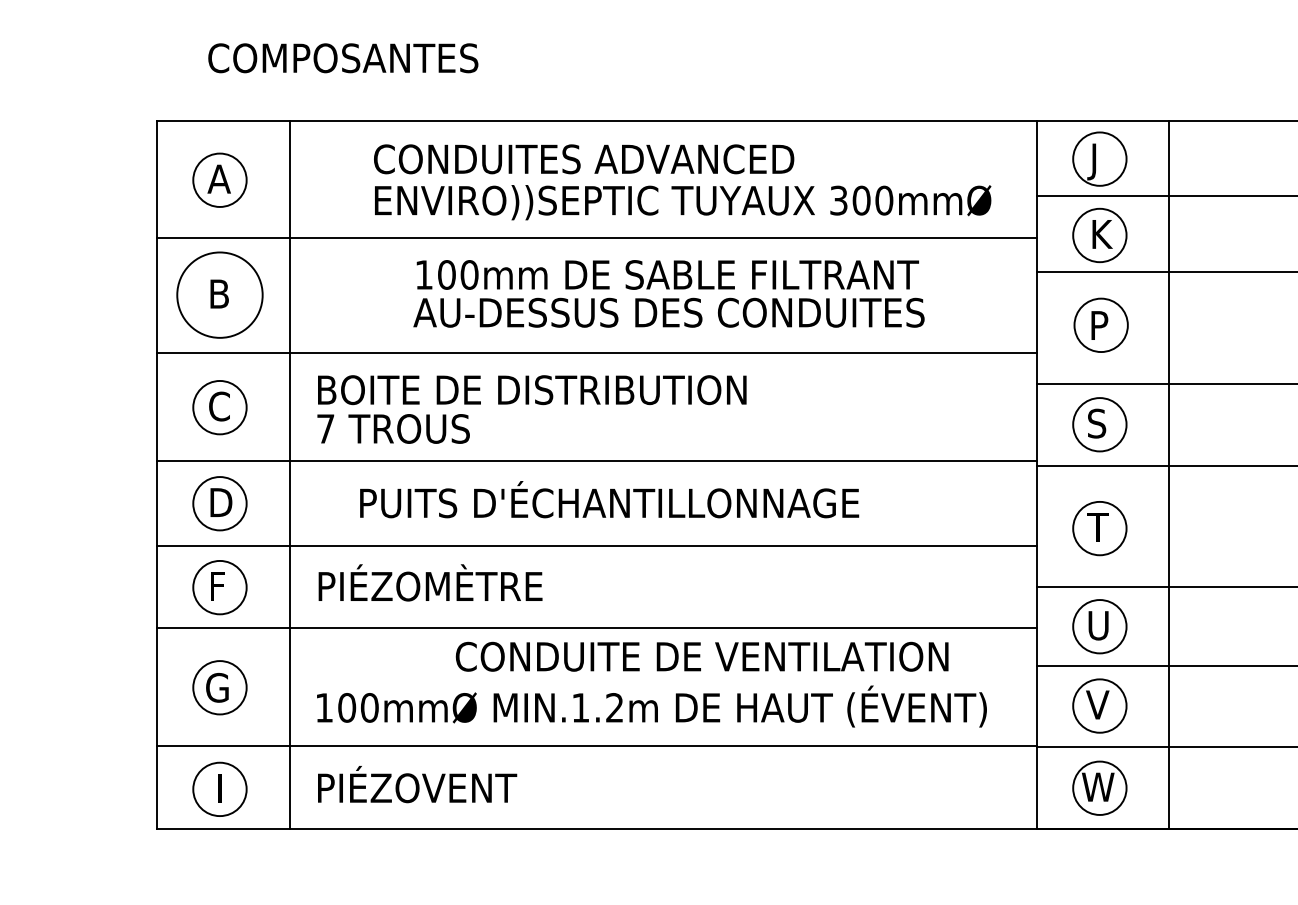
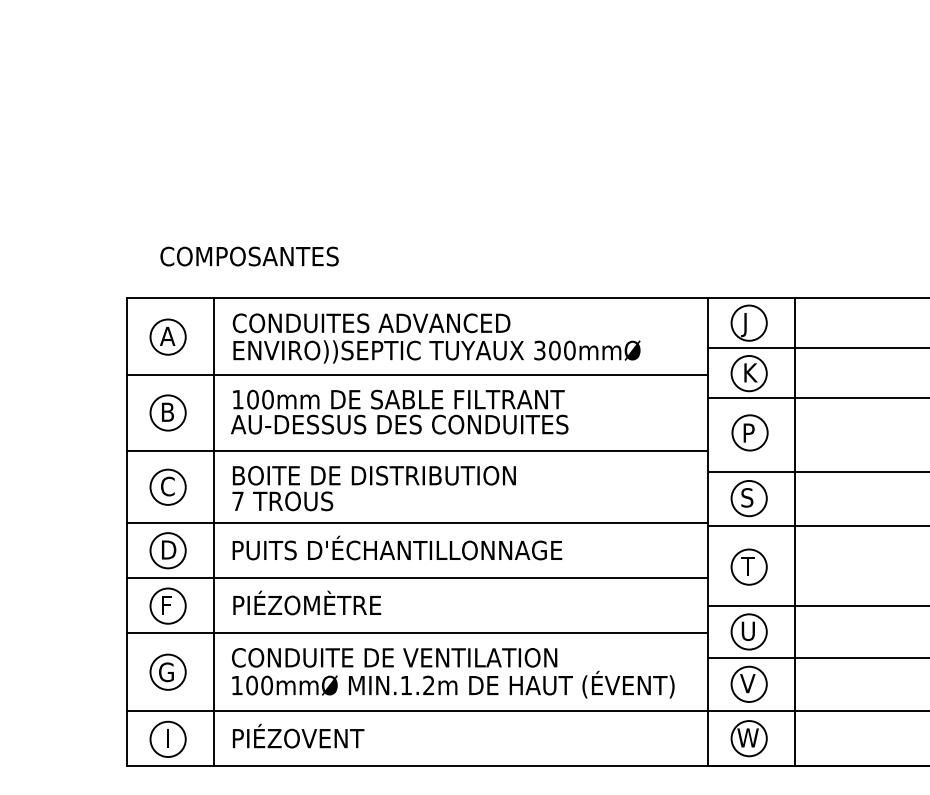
text: (682, 182) -> (436, 338), moved
text: (668, 292) -> (399, 411), moved
circle: (218, 294) -> (167, 412), size x0.62
text: (609, 498) -> (397, 547), moved
text: (702, 656) -> (394, 657), moved

